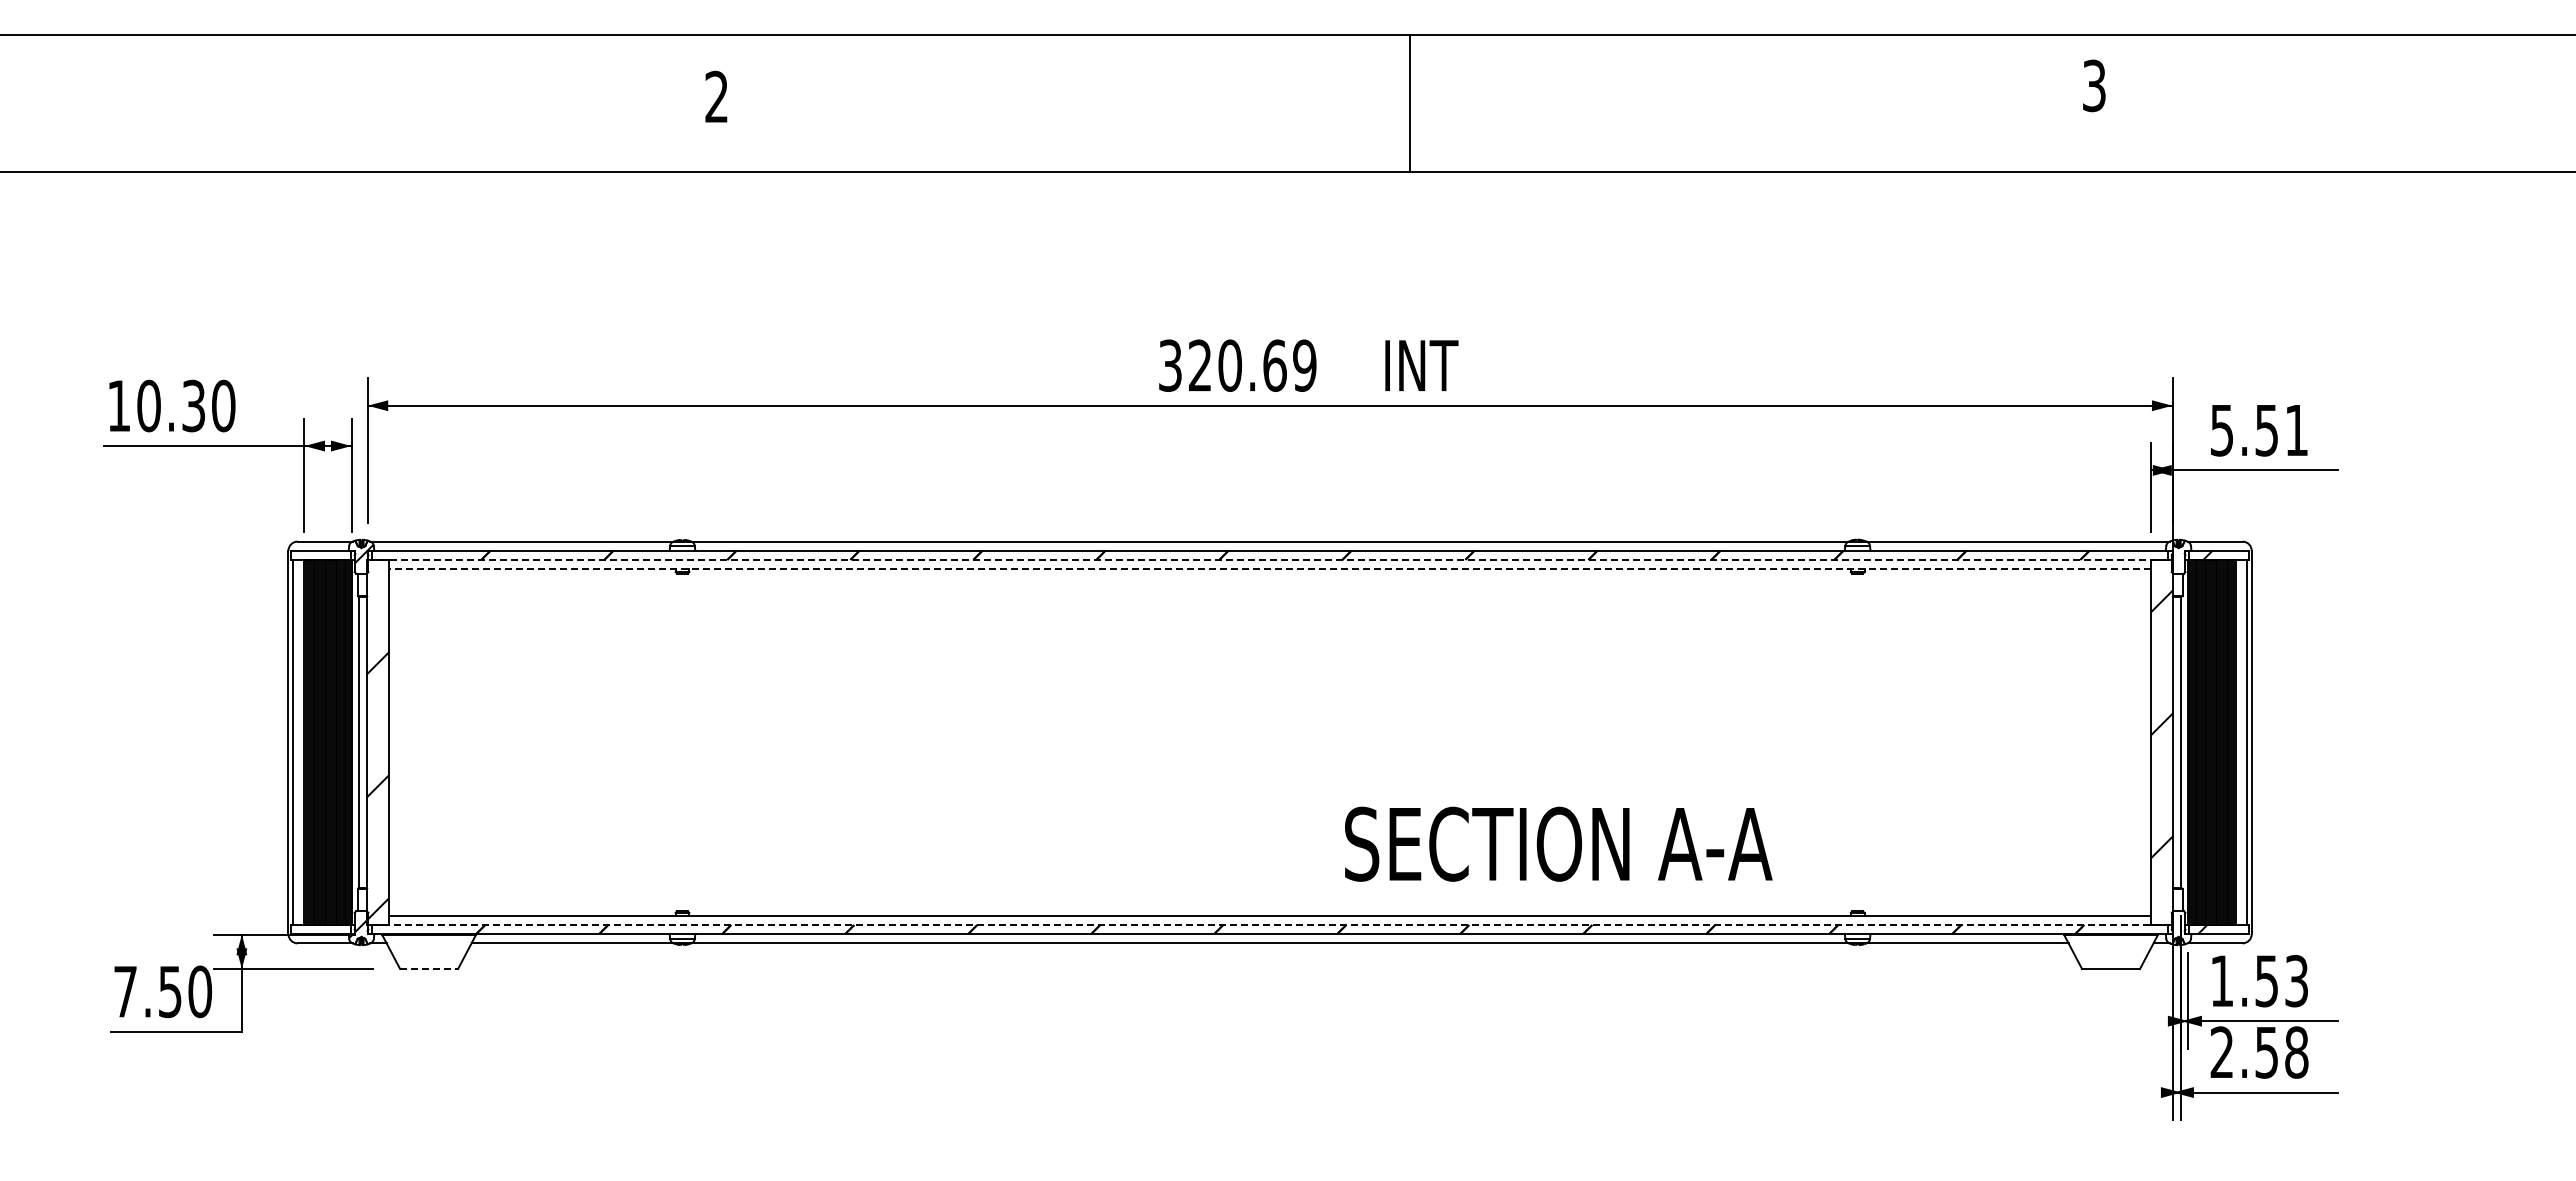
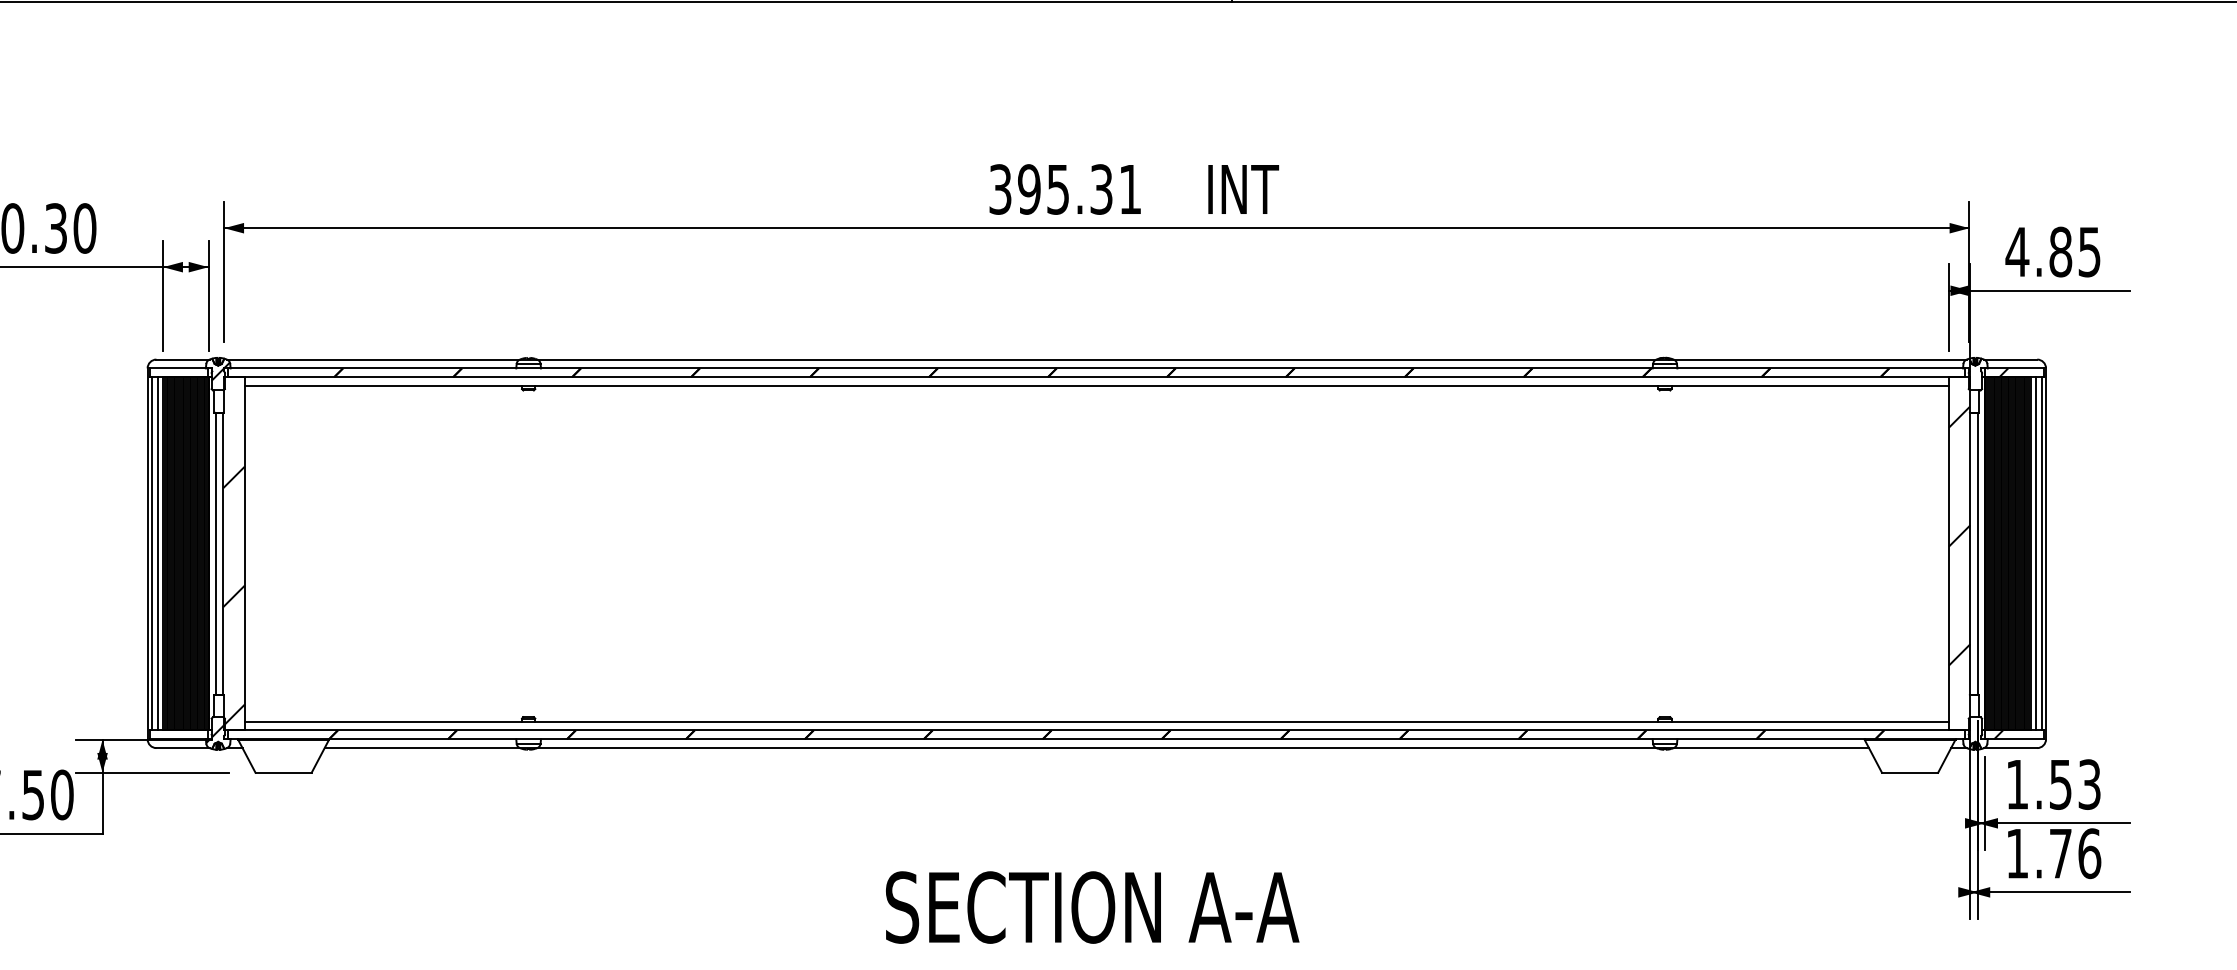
text: (1252, 365) -> (1079, 189), 320.69 -> 395.31
text: (2258, 430) -> (2052, 252), 5.51 -> 4.85
line: (1269, 559) -> (1096, 376), dashed -> solid
line: (1269, 569) -> (1096, 386), dashed -> solid
line: (298, 742) -> (157, 553), added
line: (2241, 742) -> (2036, 553), added
text: (1558, 843) -> (1092, 906), moved
line: (1270, 925) -> (1097, 730), dashed -> solid
line: (429, 968) -> (283, 772), dashed -> solid
text: (2259, 1052) -> (2053, 853), 2.58 -> 1.76

